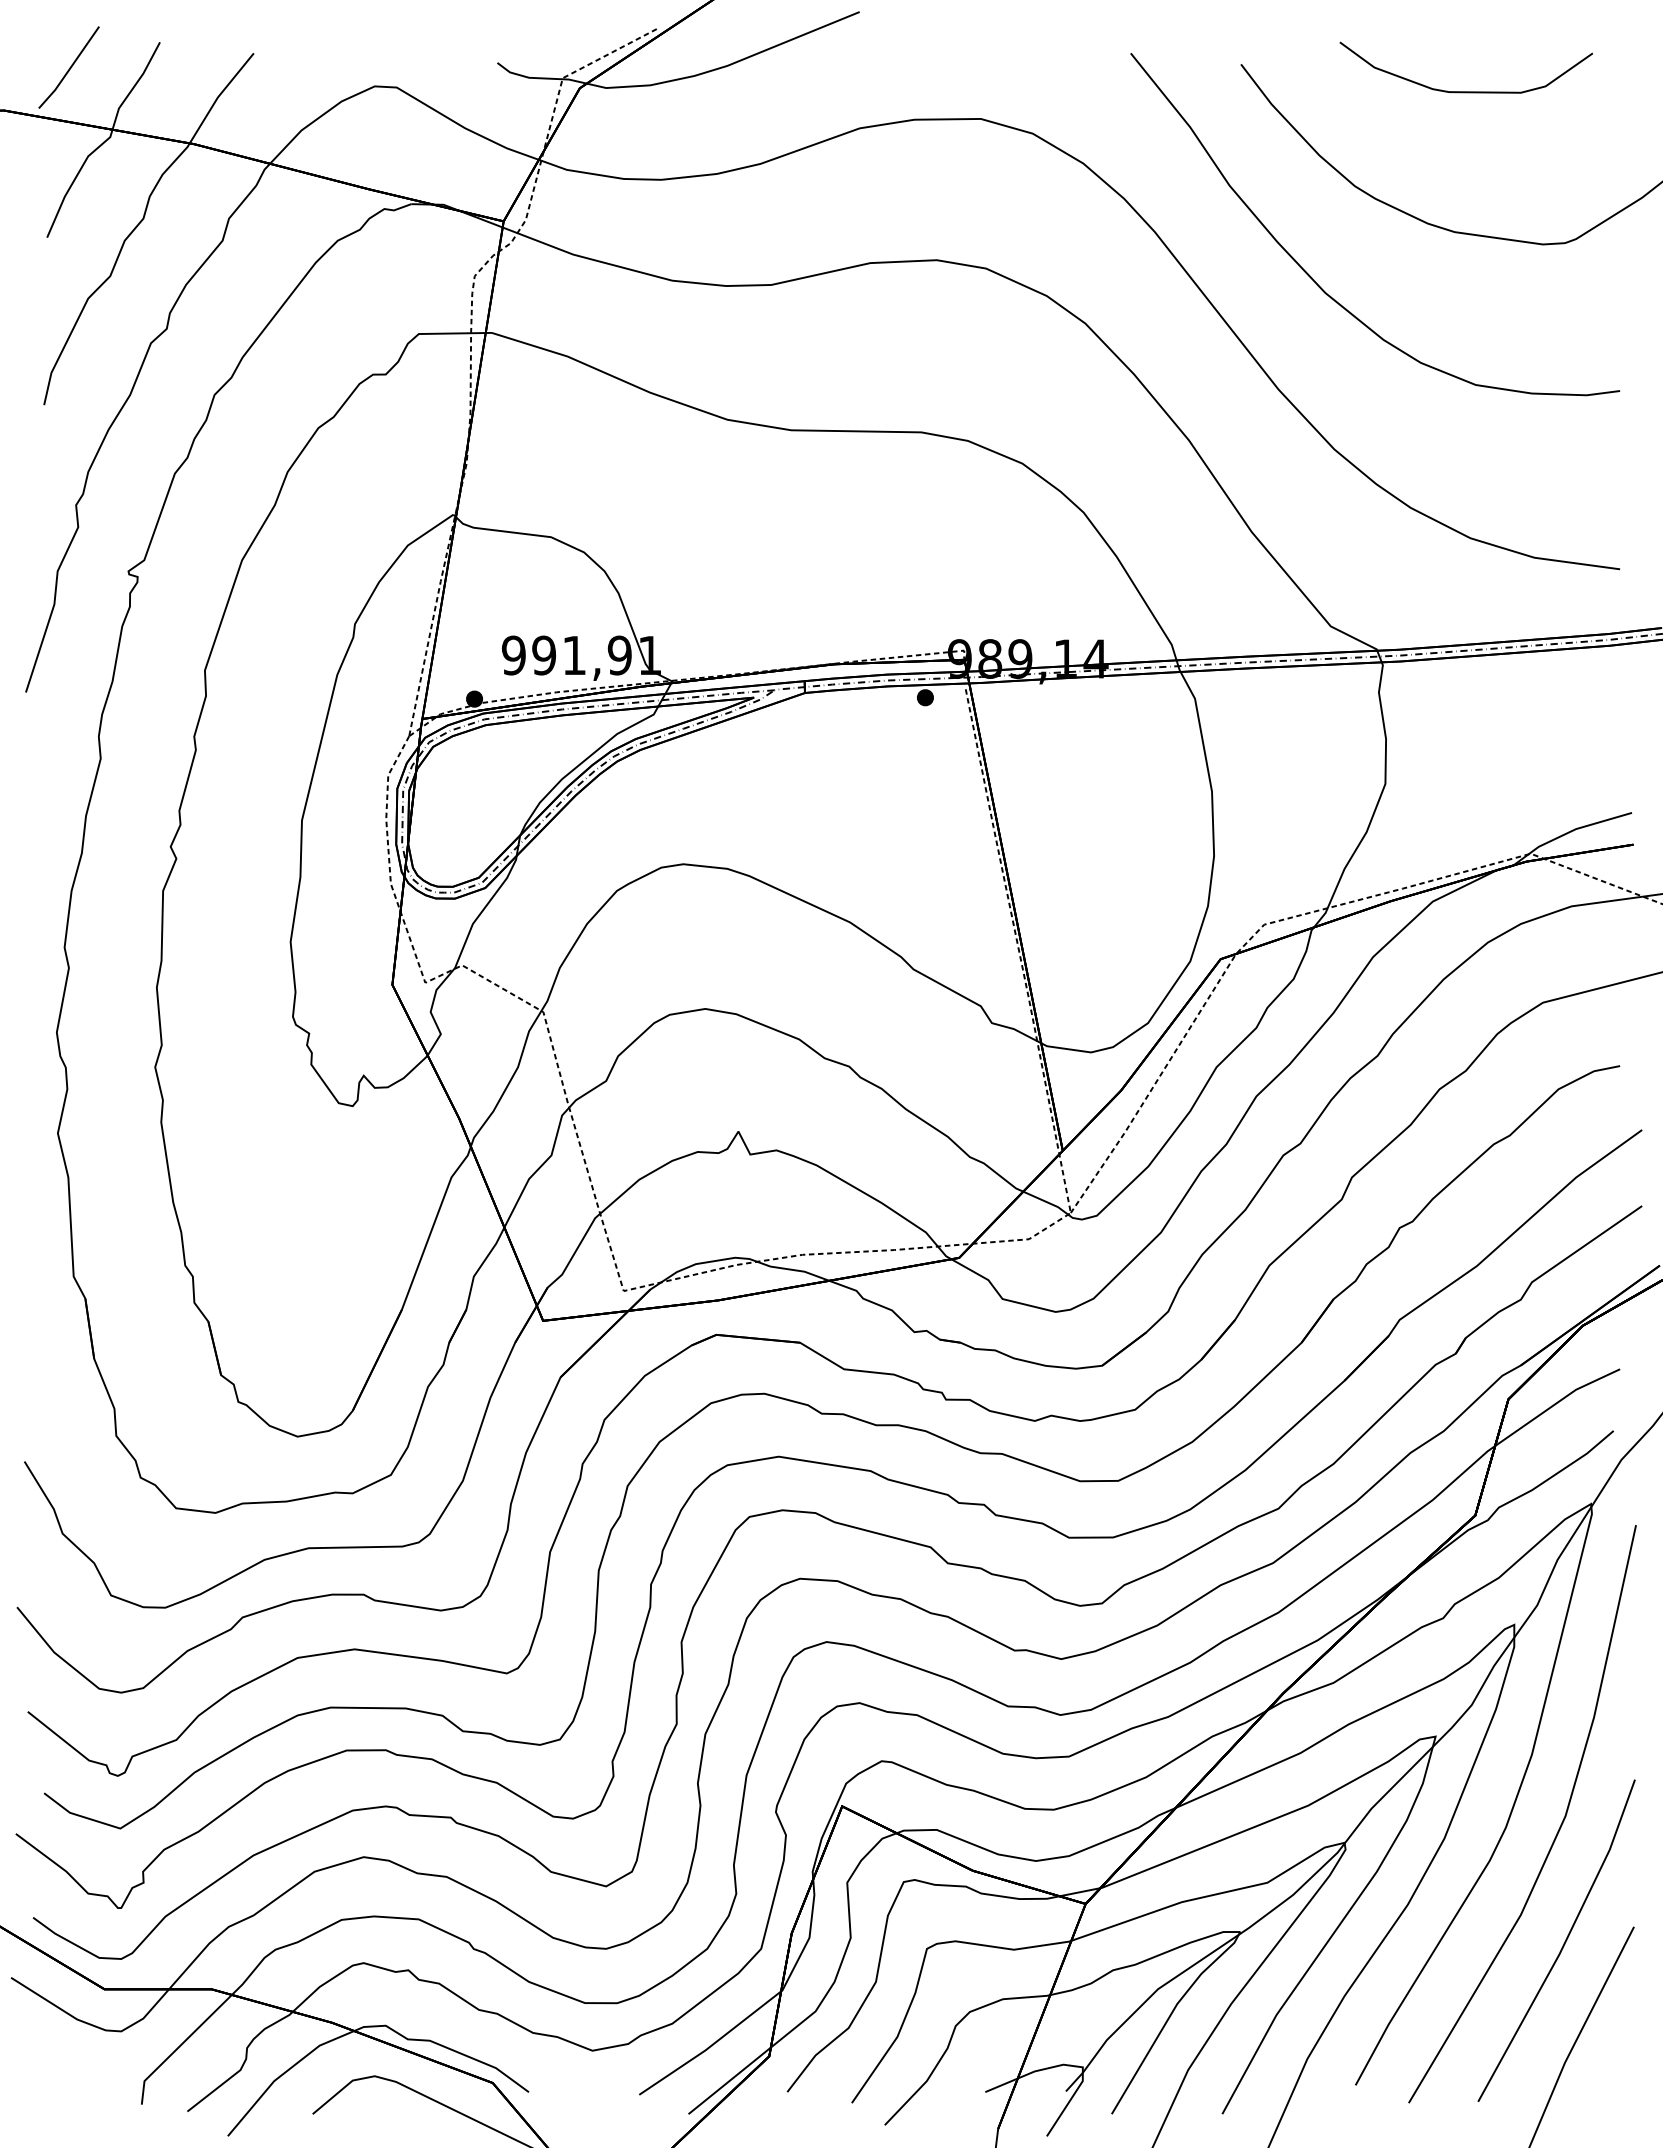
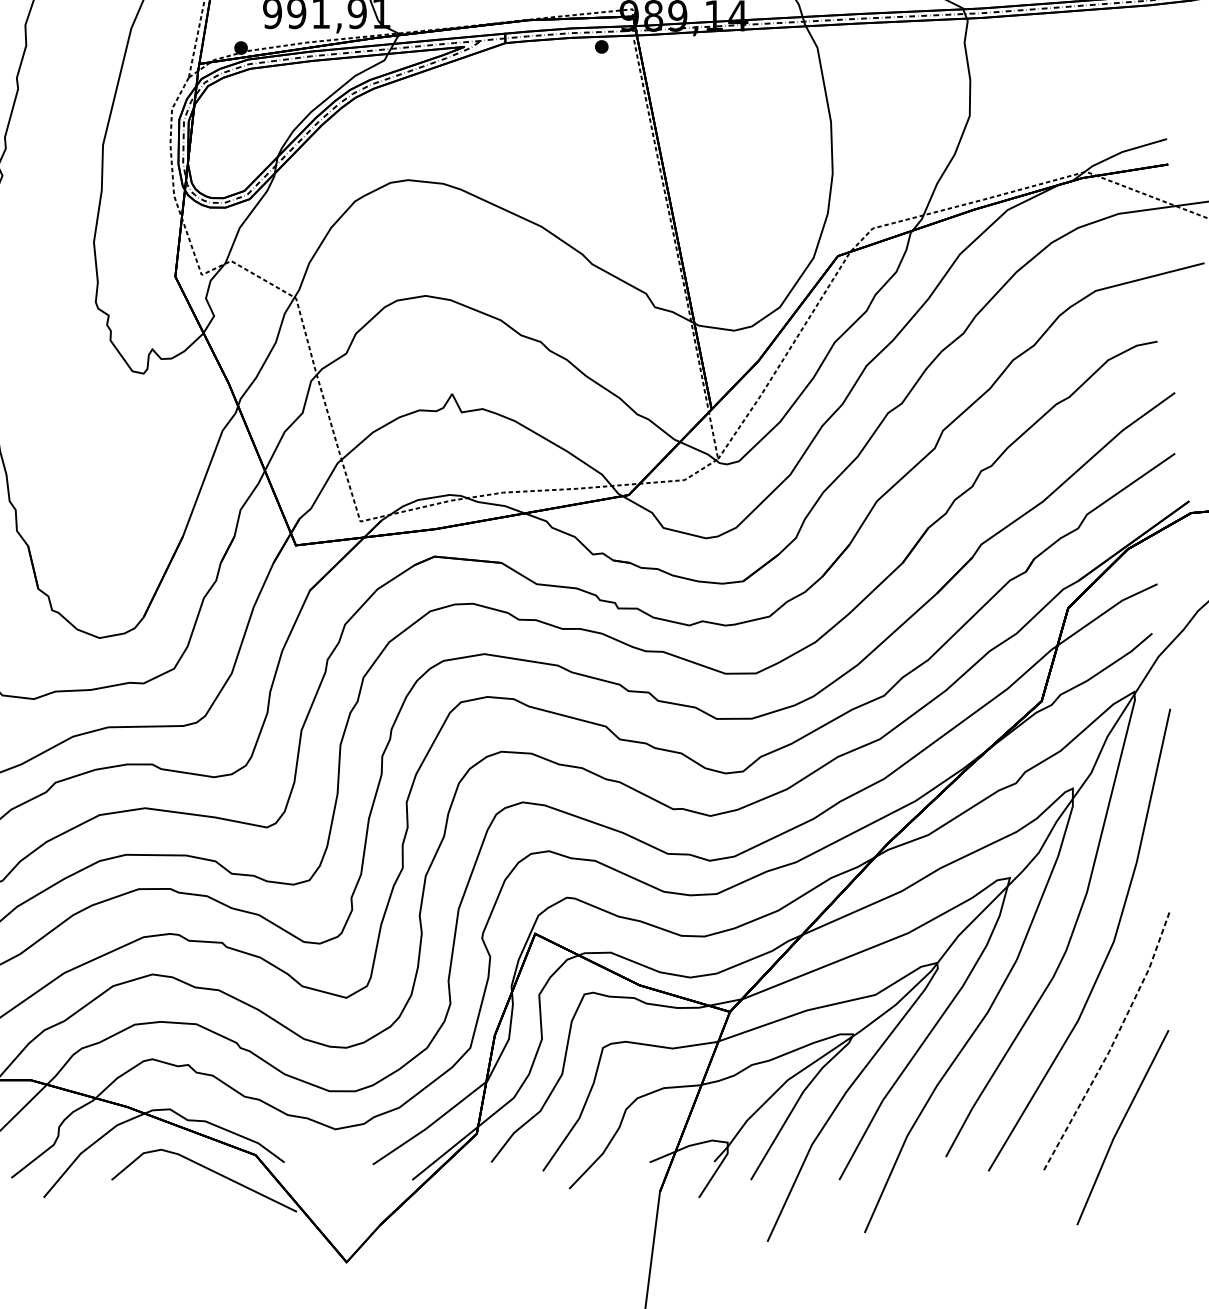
line: (1564, 1944) -> (1113, 1044), solid -> dashed

